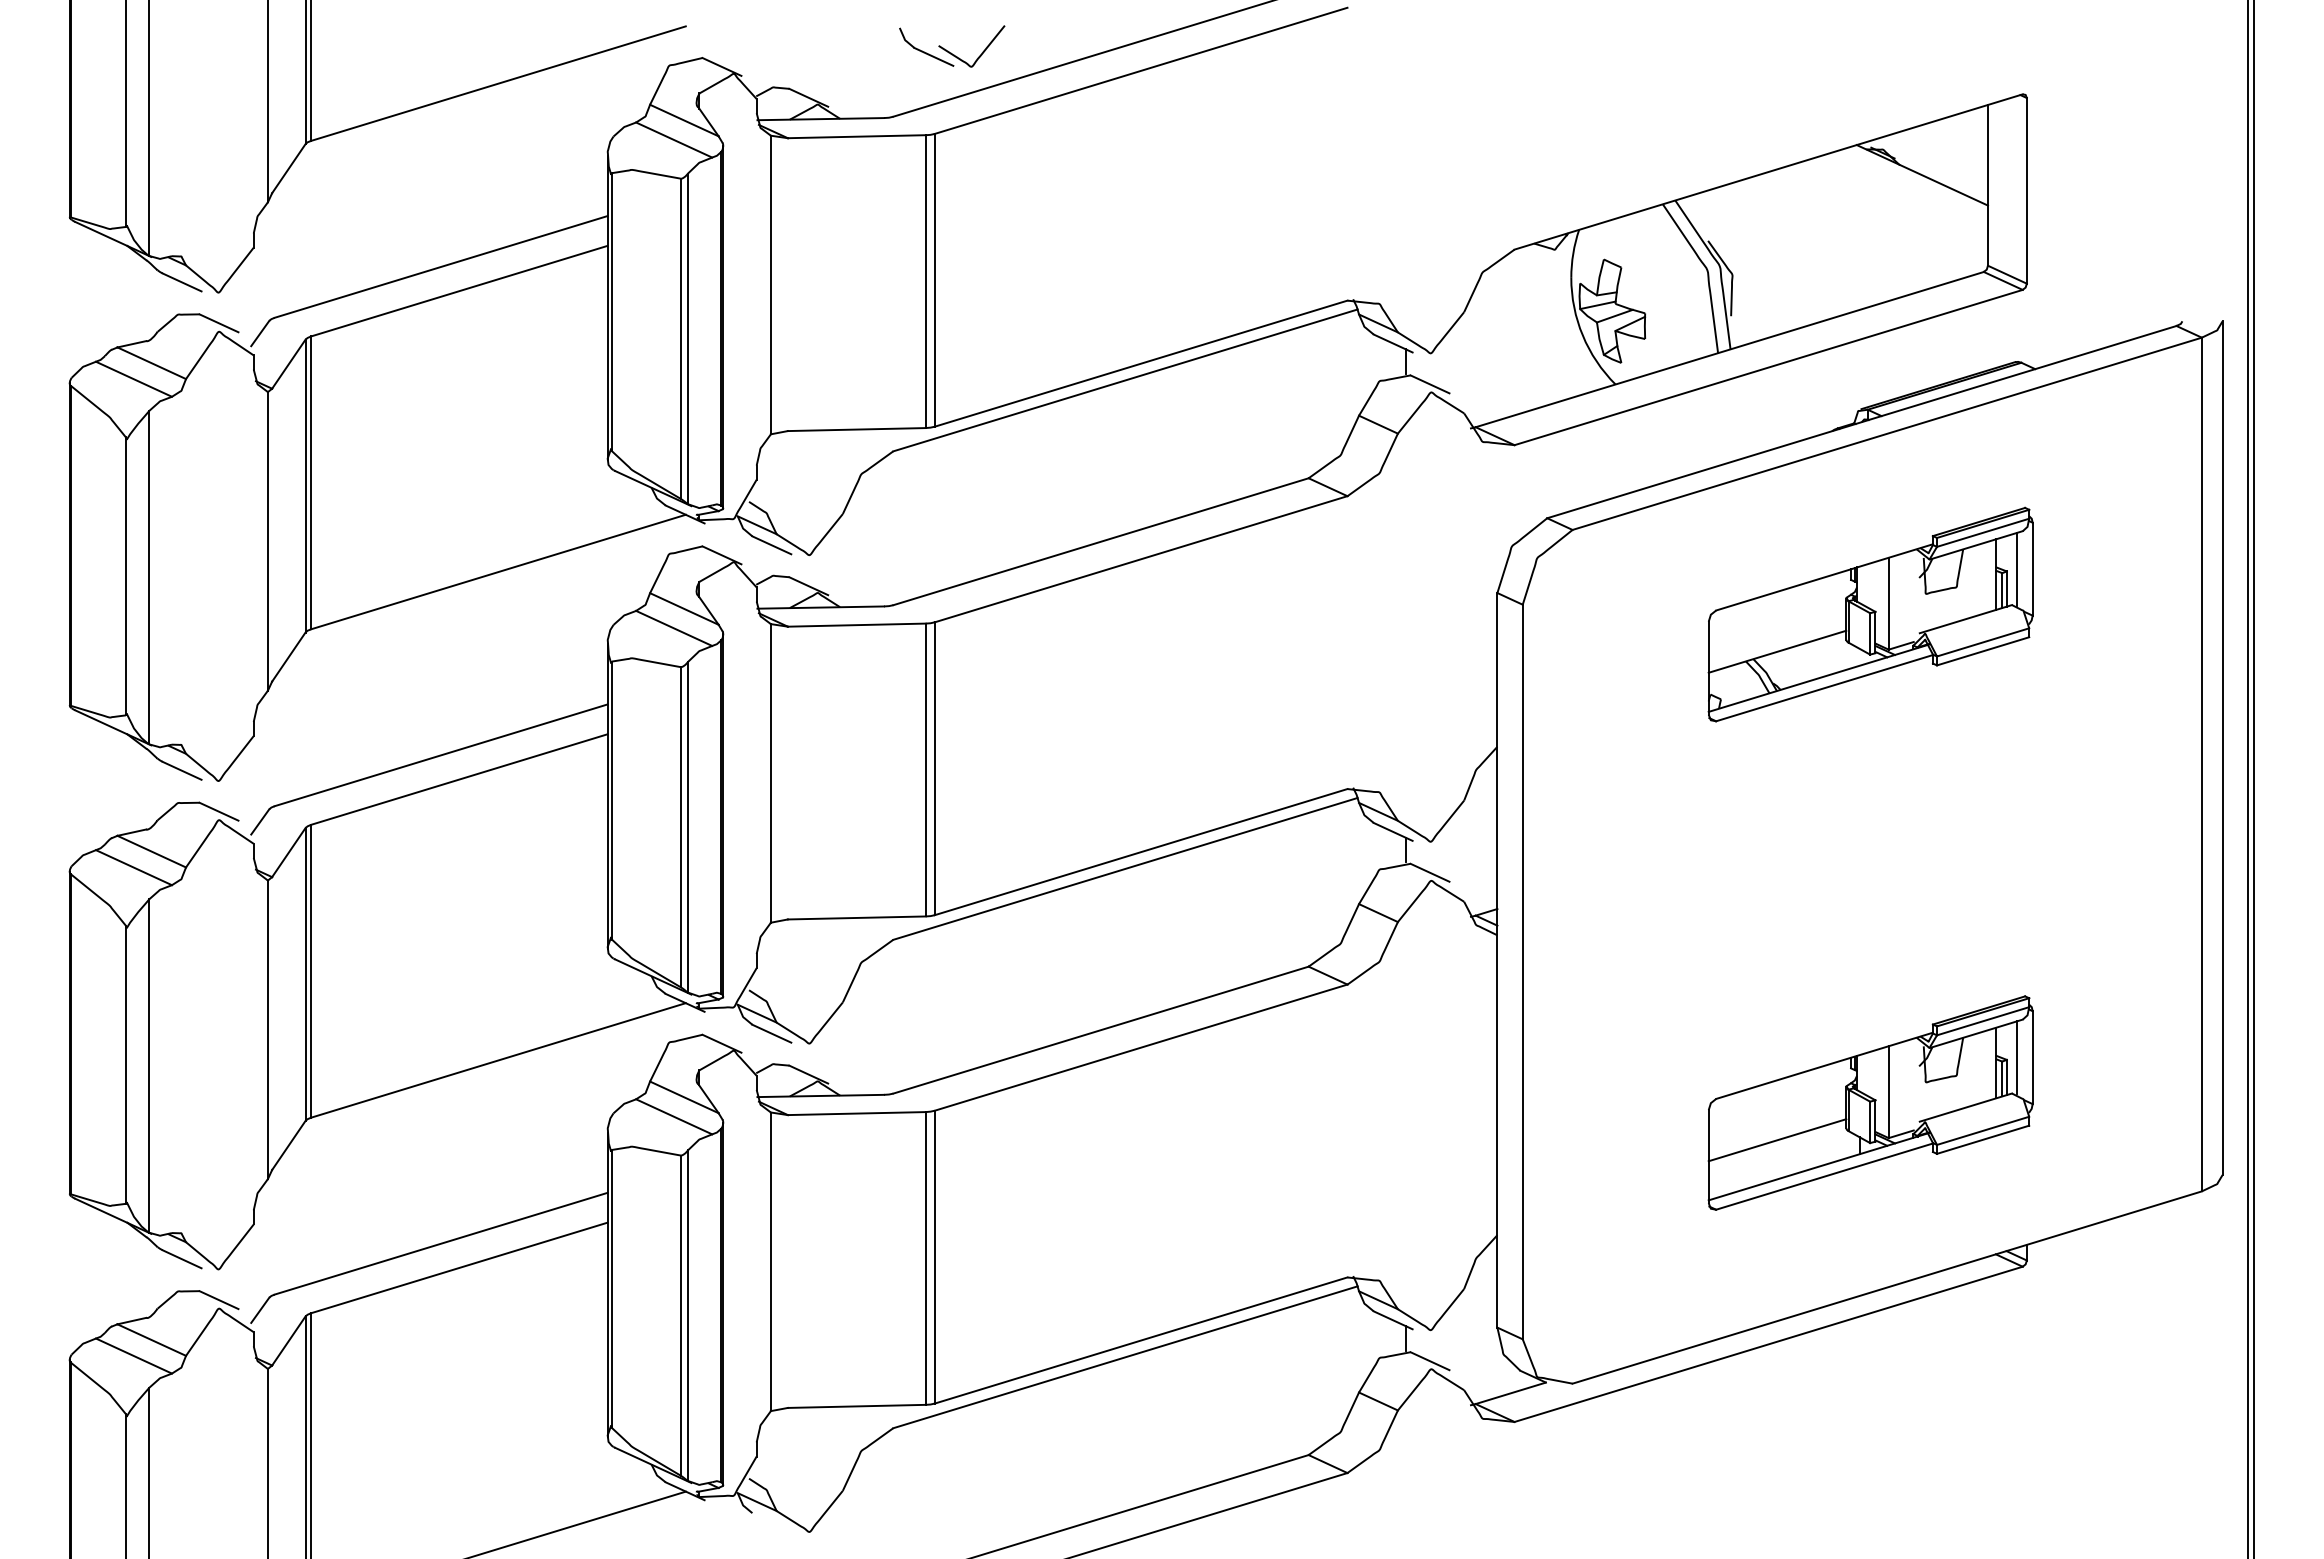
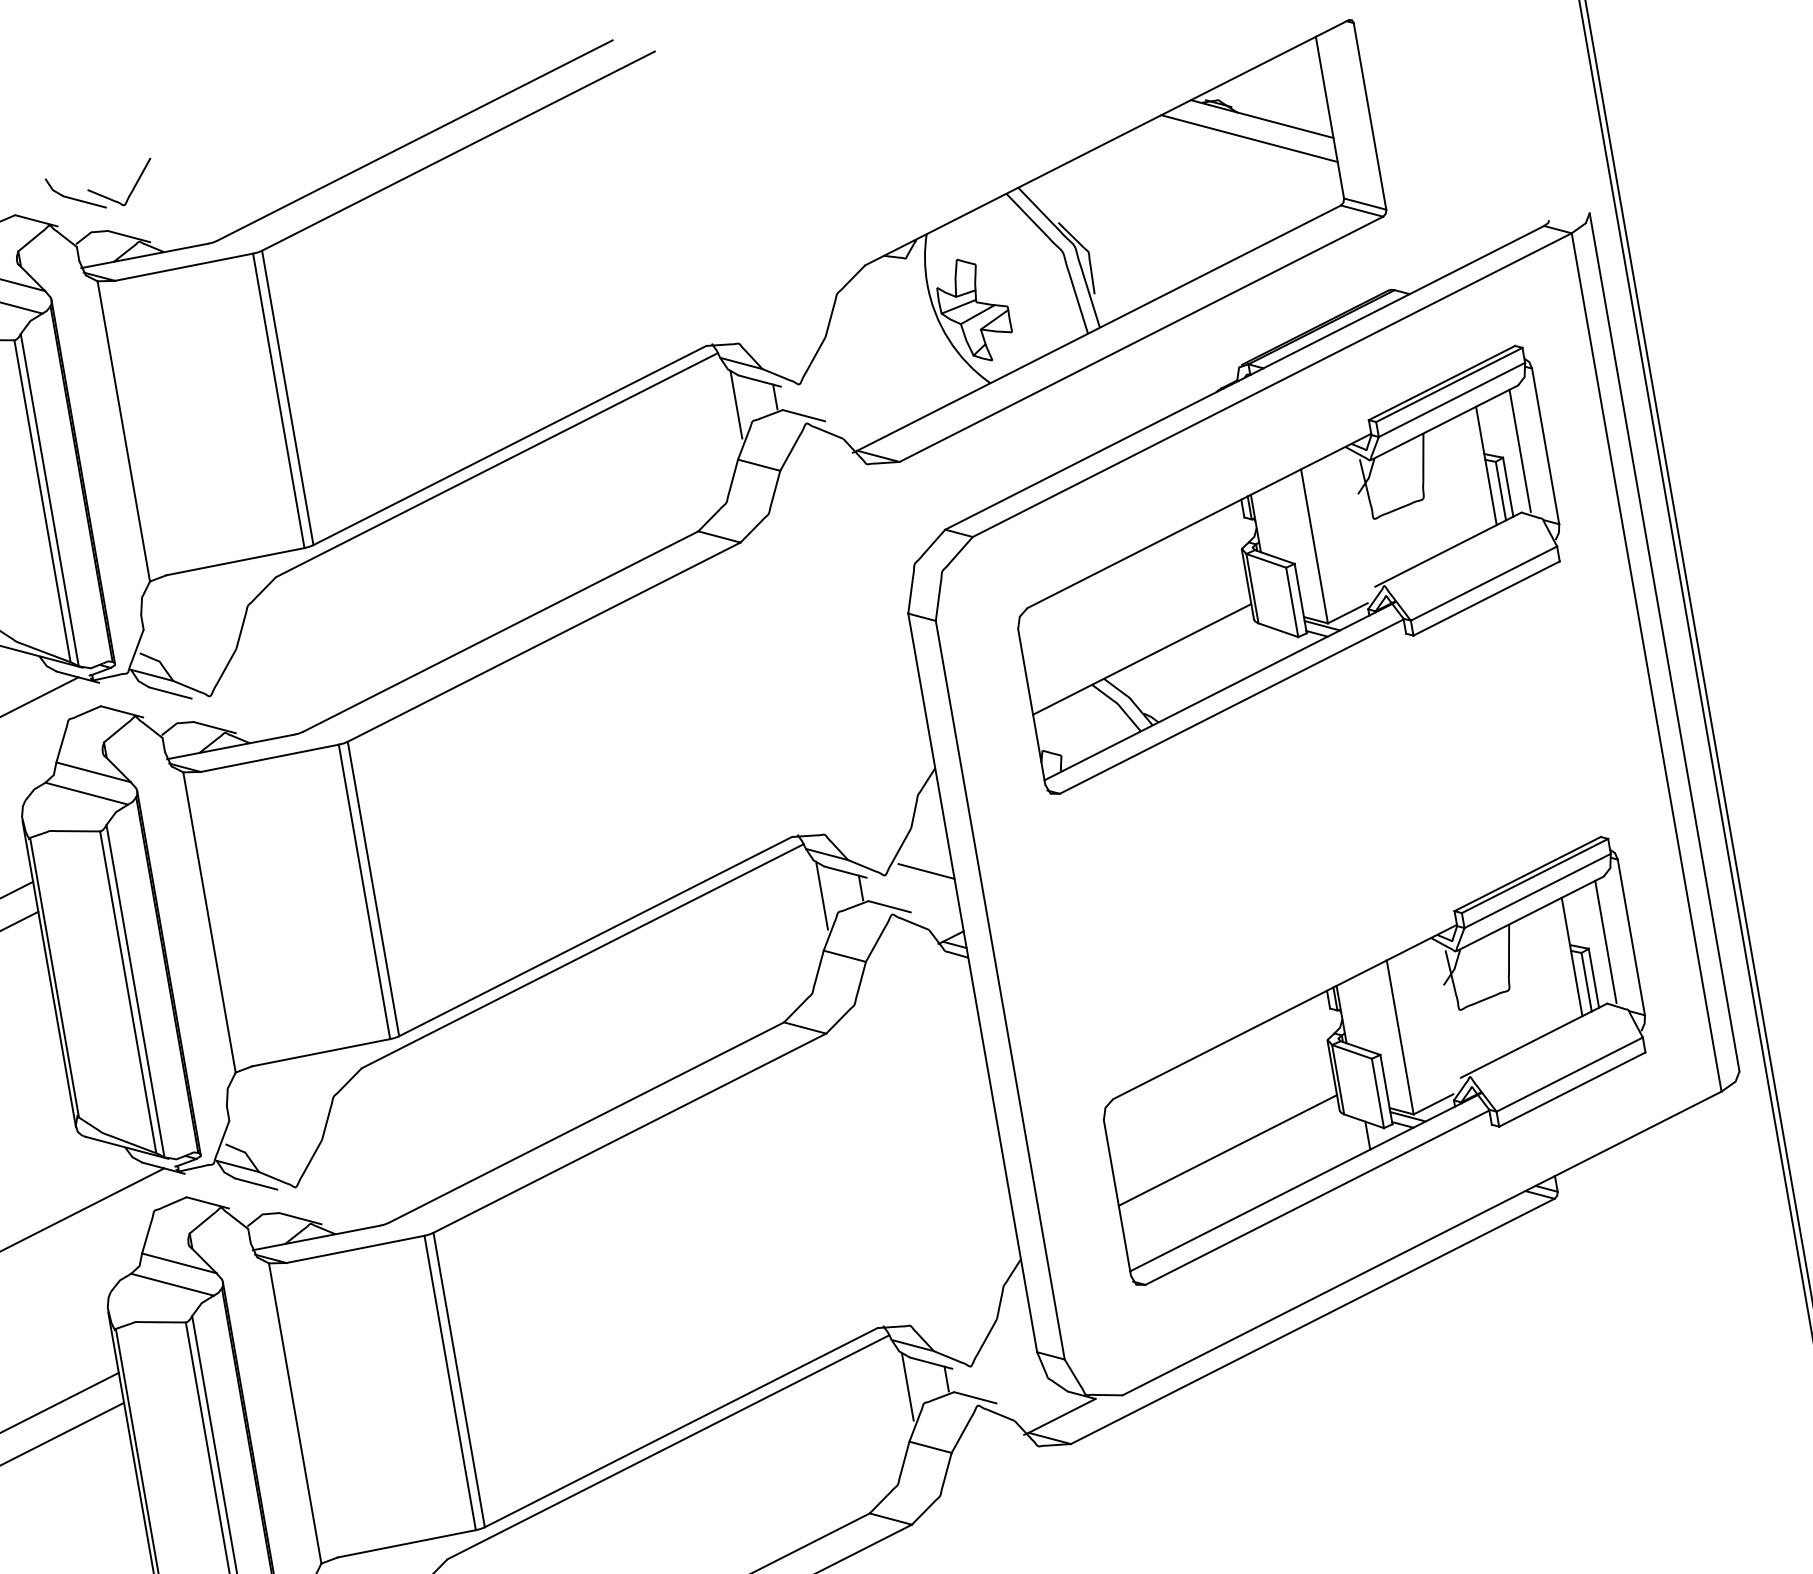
part: (952, 46) -> (101, 188), moved
line: (1906, 191) -> (1249, 138), added
line: (1366, 362) -> (736, 404), added
part: (1870, 614) -> (1287, 569), size x1.67
line: (1471, 844) -> (926, 871), added
line: (1366, 850) -> (821, 895), added
part: (1870, 1102) -> (1372, 1060), size x1.67
line: (1366, 1339) -> (907, 1387), added

